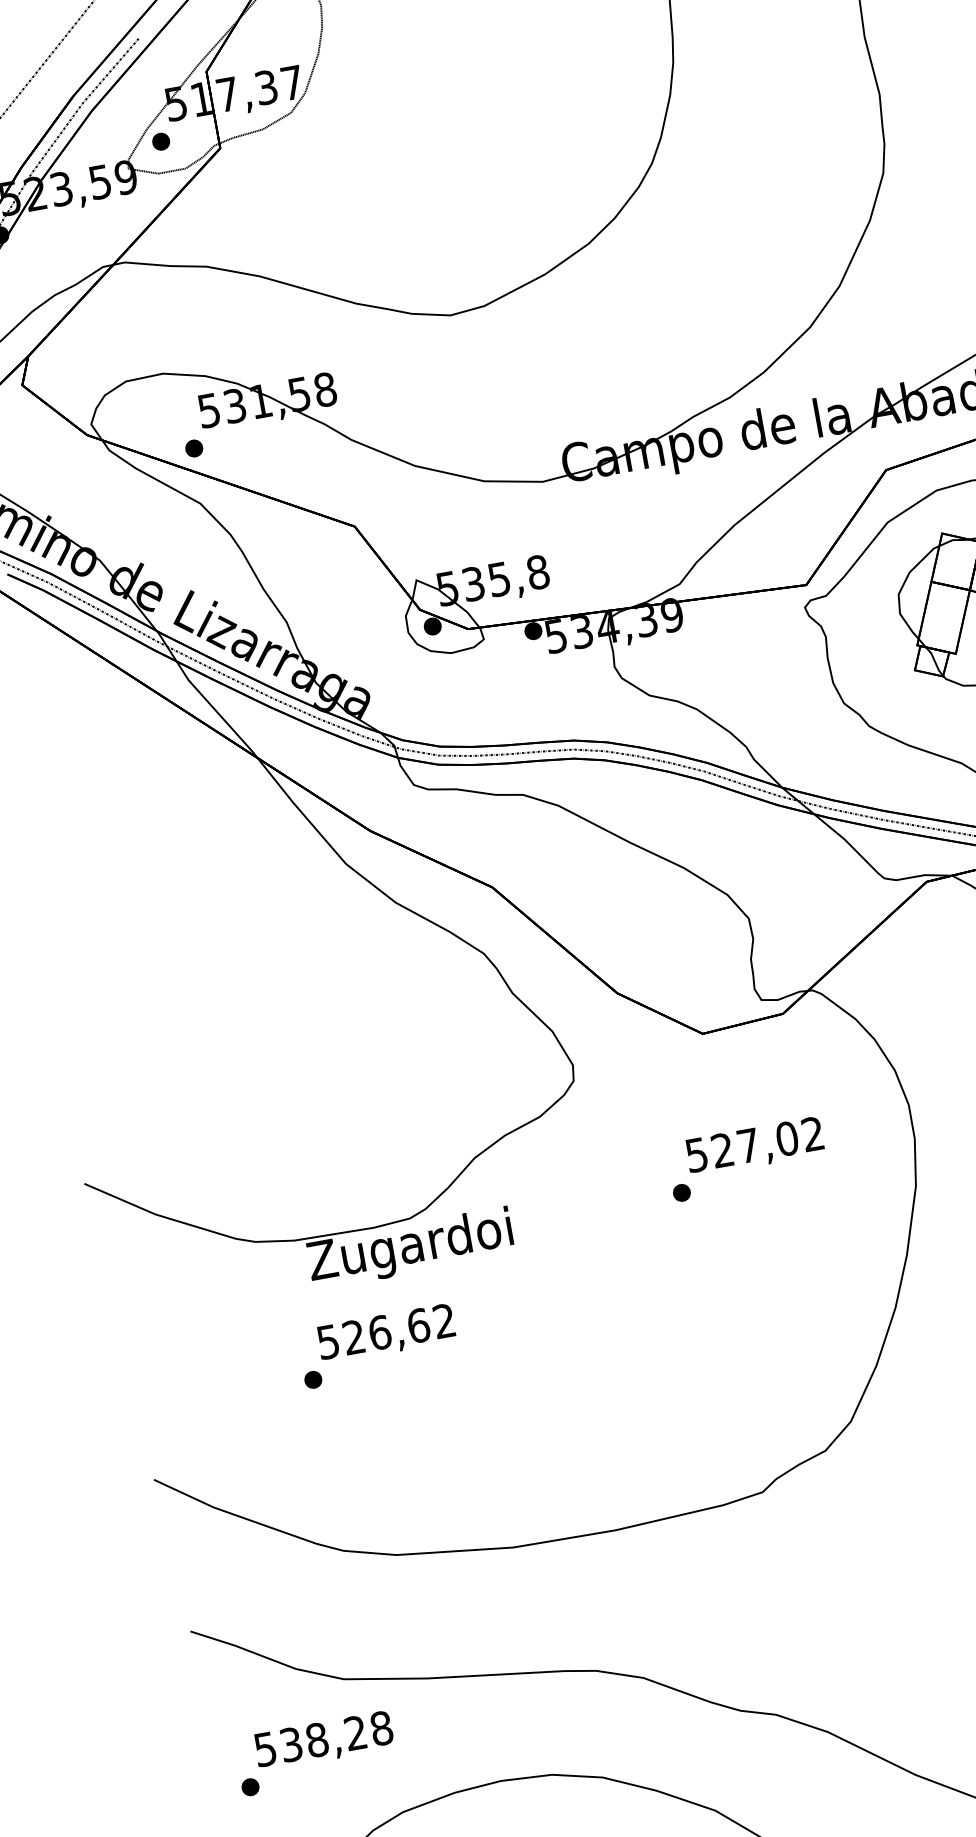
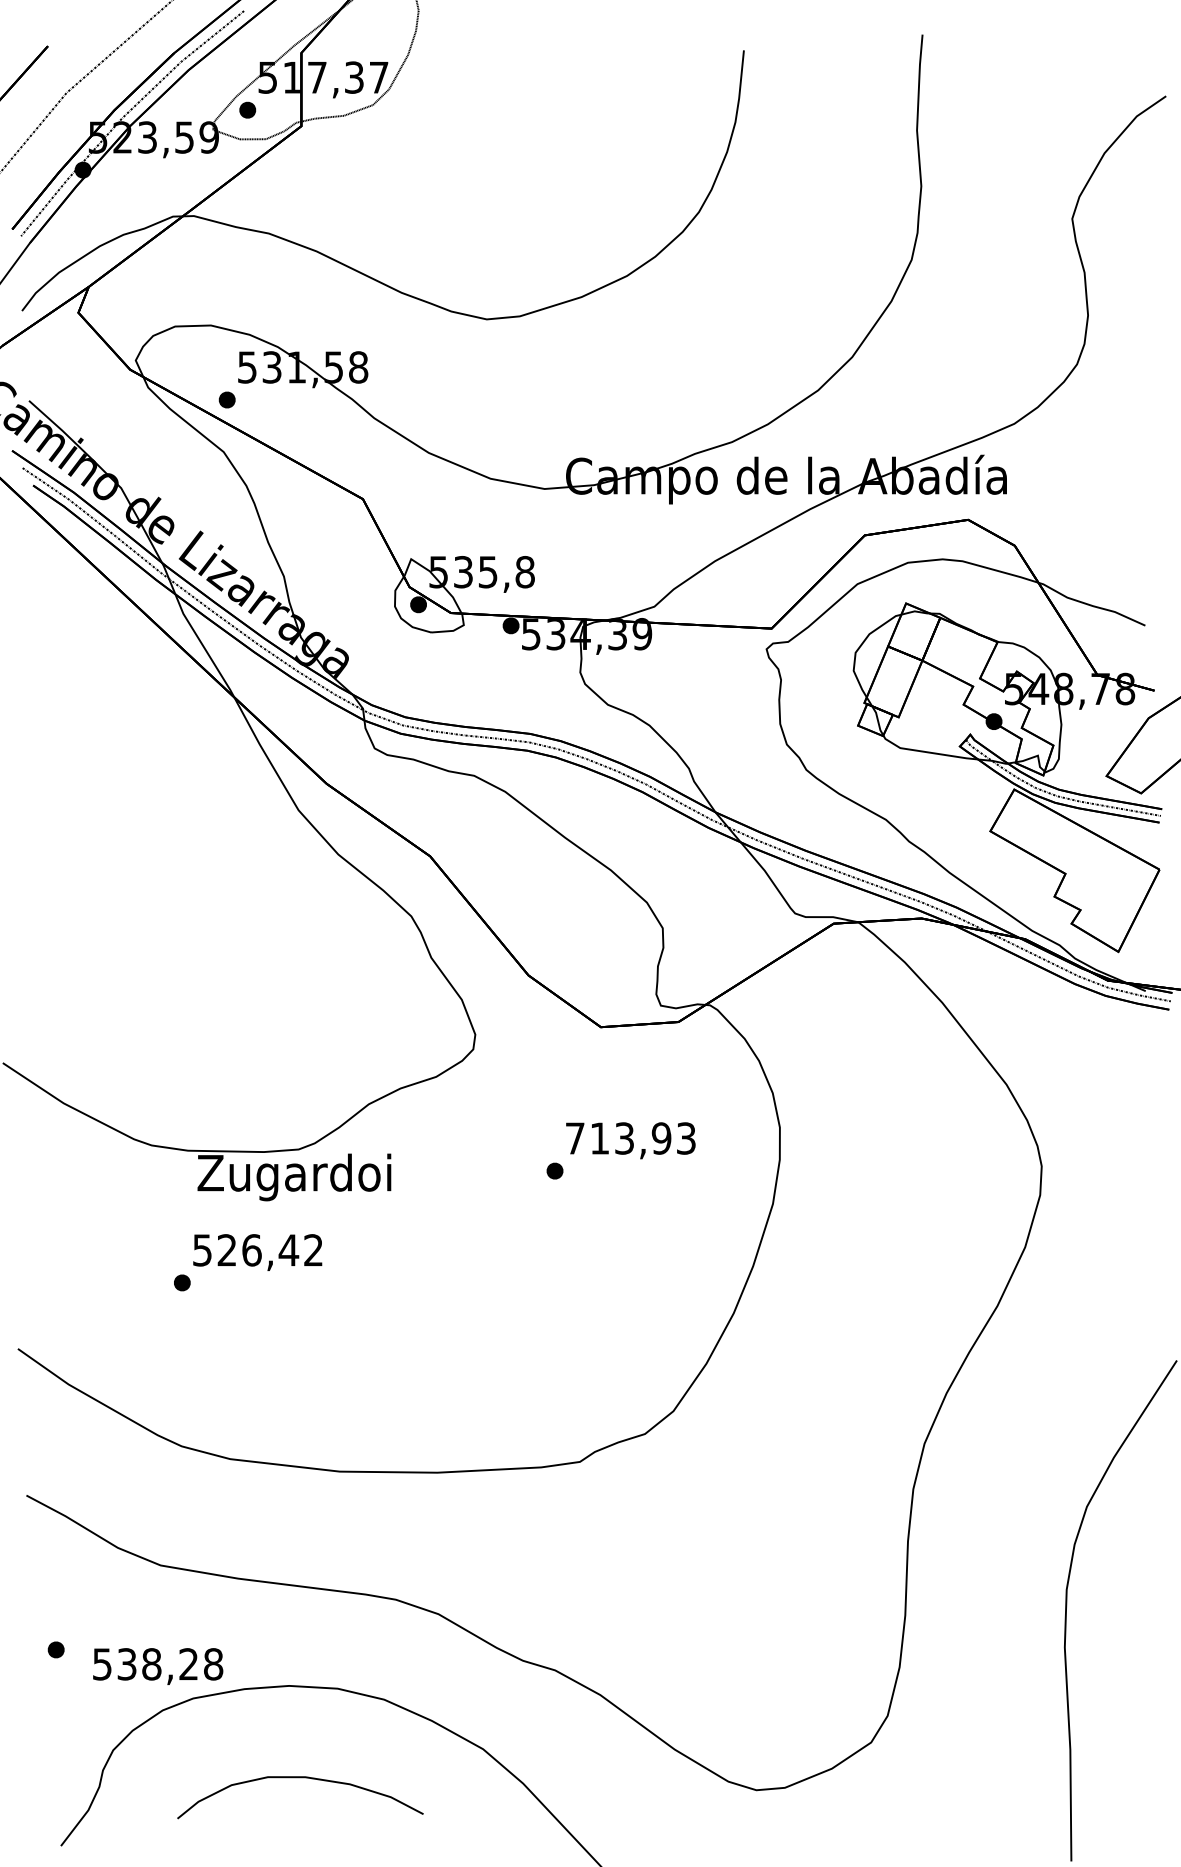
text: (754, 1144) -> (630, 1138), 527,02 -> 713,93
text: (418, 1326) -> (288, 1250), 526,62 -> 526,42
text: (324, 1741) -> (158, 1666), moved

